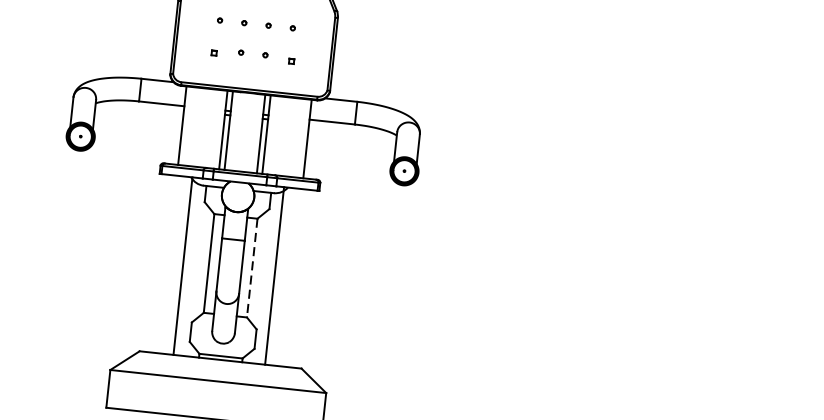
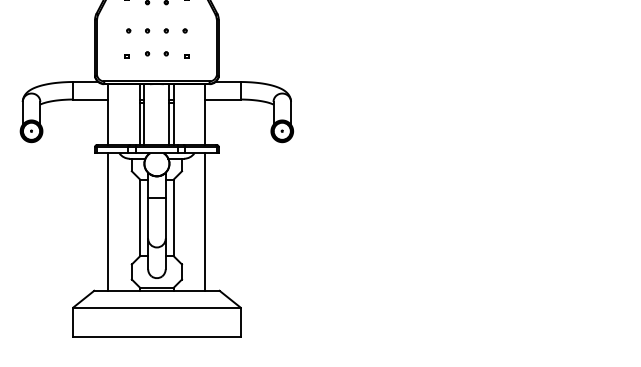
line: (183, 265) -> (108, 221), moved
line: (251, 268) -> (173, 218), dashed -> solid
line: (274, 275) -> (205, 221), moved

